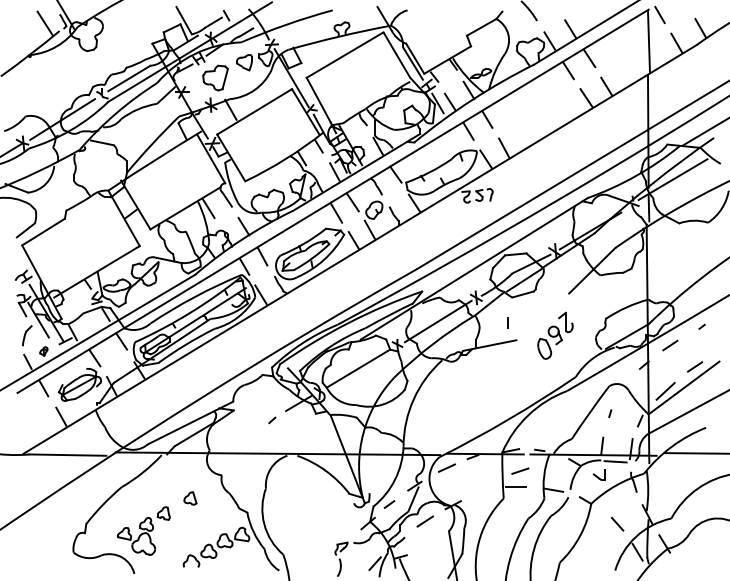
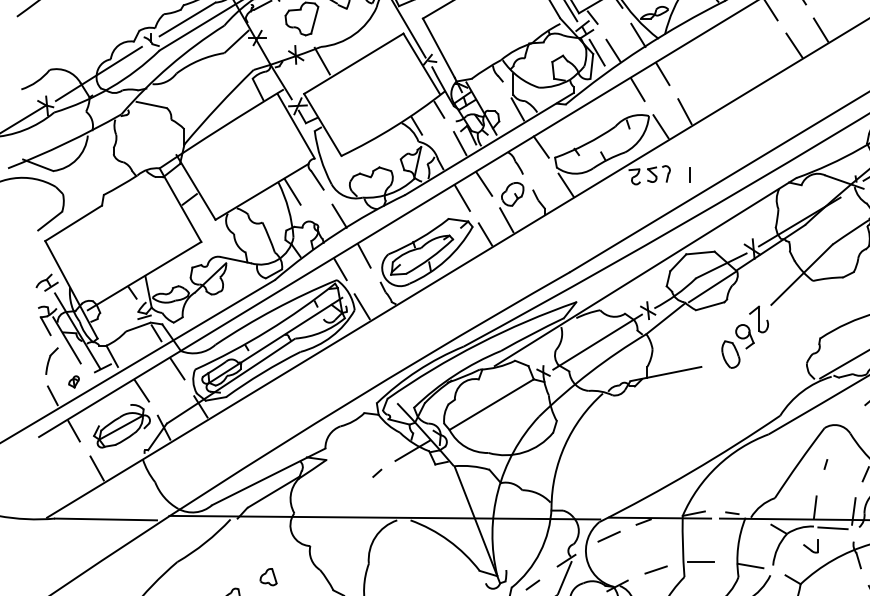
line: (507, 322) -> (689, 174), moved
part: (555, 335) -> (745, 336), moved
line: (520, 470) -> (656, 569), moved

